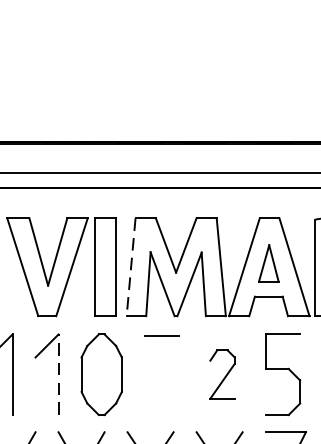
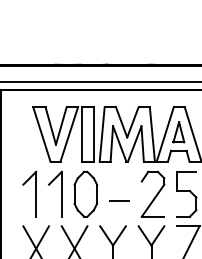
line: (131, 267) -> (102, 134), dashed -> solid
line: (162, 335) -> (119, 200), moved
line: (58, 373) -> (61, 193), dashed -> solid
part: (221, 373) -> (152, 193), size x1.67

